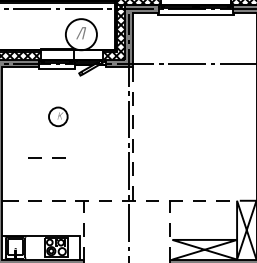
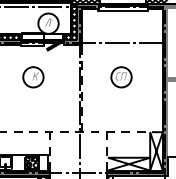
part: (58, 117) -> (33, 77), size x1.67
part: (193, 117) -> (121, 77), added
line: (41, 156) -> (22, 103), removed

